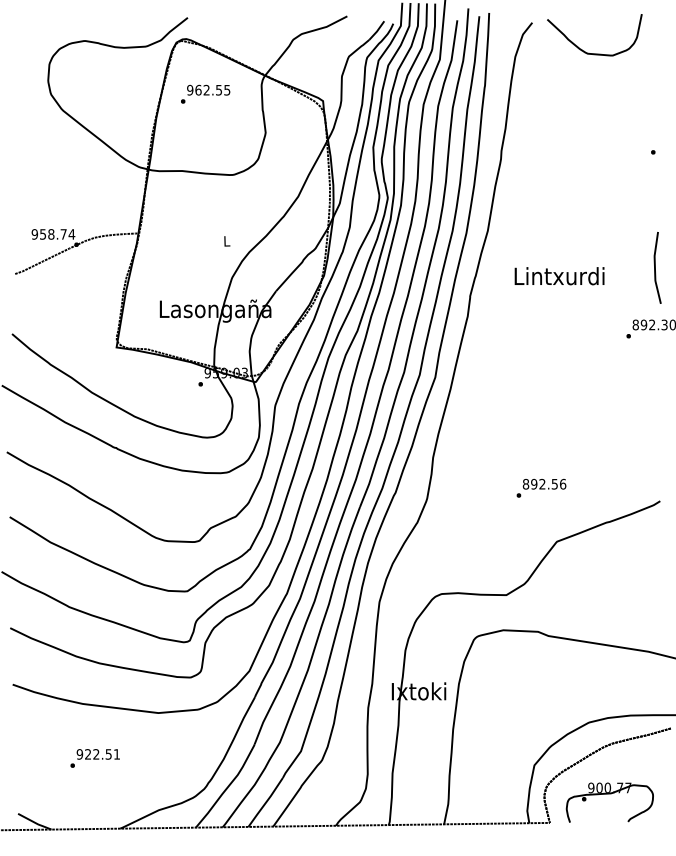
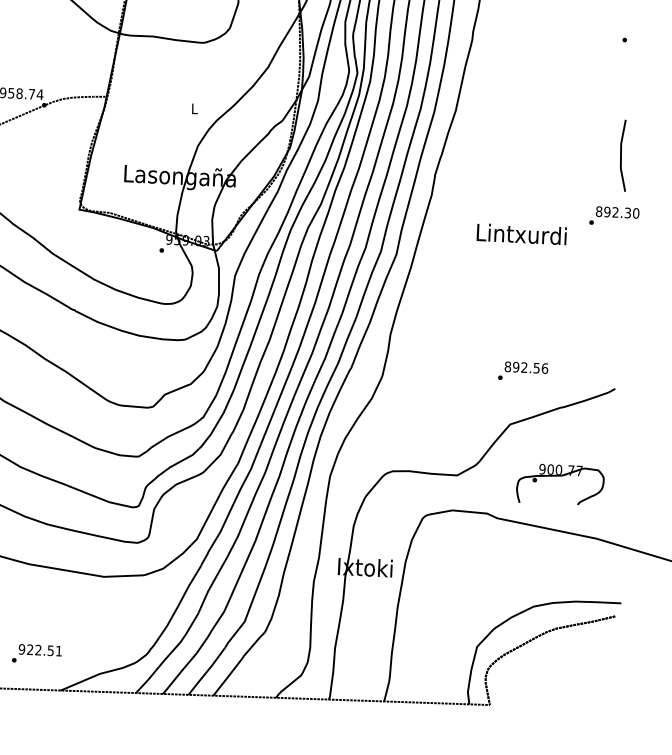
text: (559, 276) -> (521, 234), moved
text: (541, 487) -> (523, 370), moved
text: (94, 758) -> (36, 654), moved
part: (609, 794) -> (560, 476), moved

